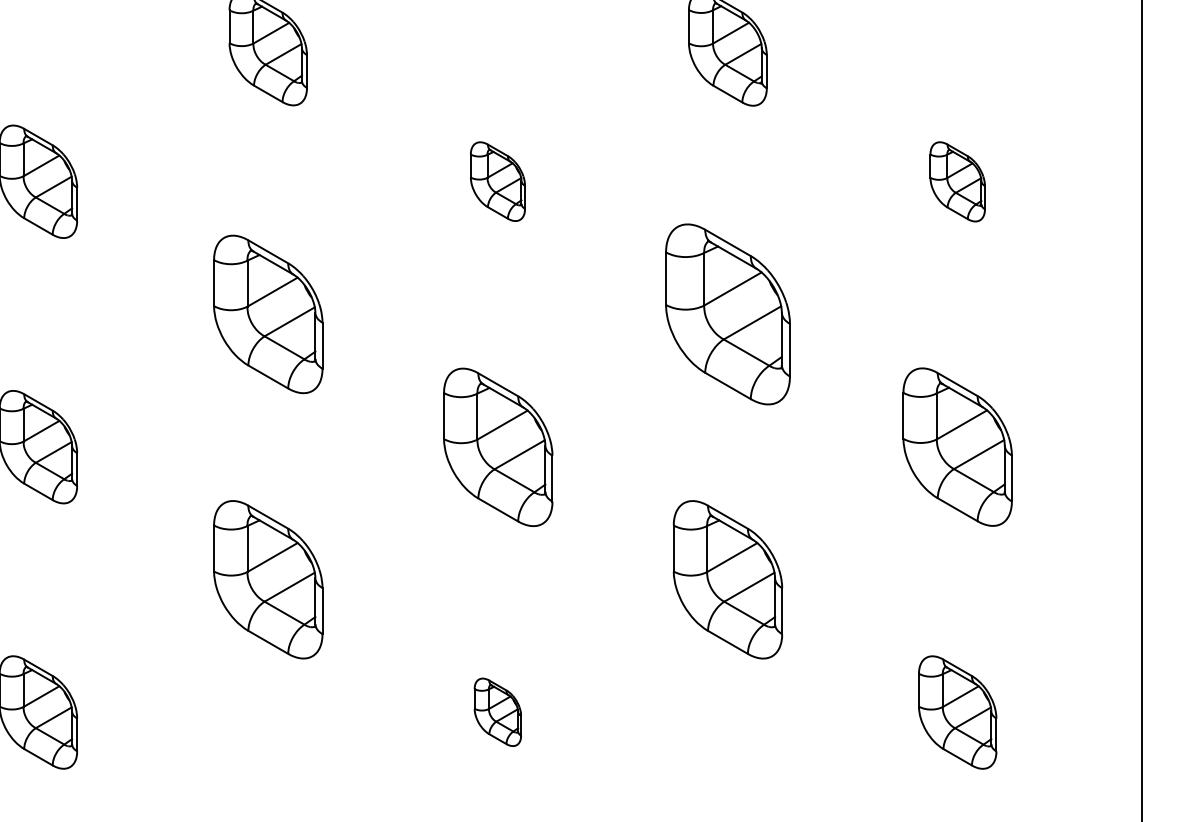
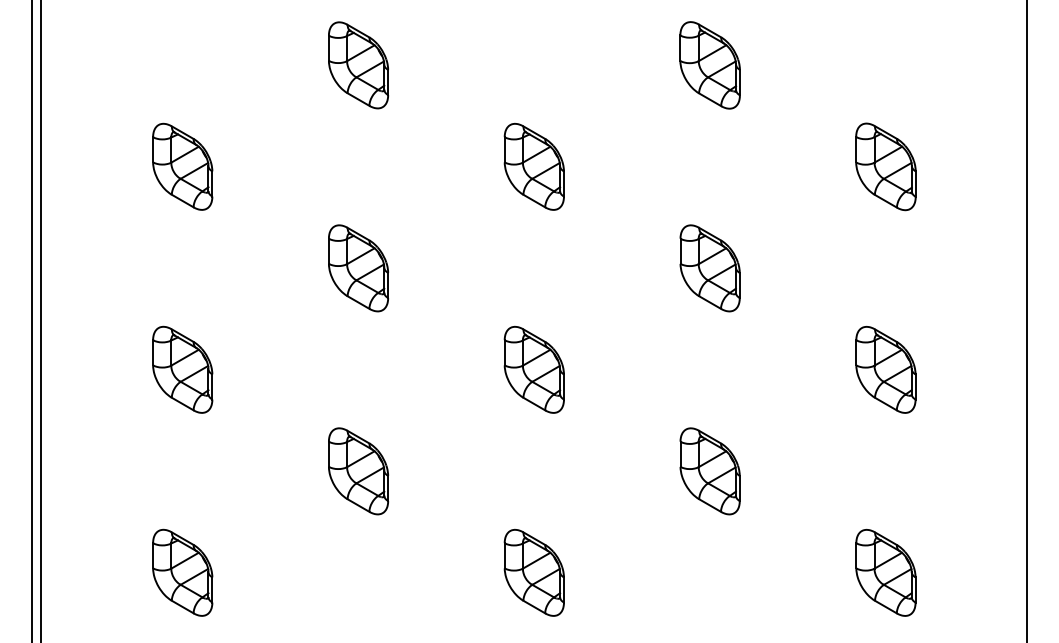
part: (496, 181) -> (533, 166), size x1.43
part: (957, 181) -> (885, 166), size x1.43
part: (268, 314) -> (358, 268), size x0.71
part: (727, 314) -> (709, 268), size x0.62
part: (496, 446) -> (533, 369), size x0.71
part: (957, 446) -> (885, 369), size x0.71
part: (268, 580) -> (358, 471), size x0.71
part: (727, 580) -> (709, 471), size x0.71
part: (496, 712) -> (533, 572), size x1.67

